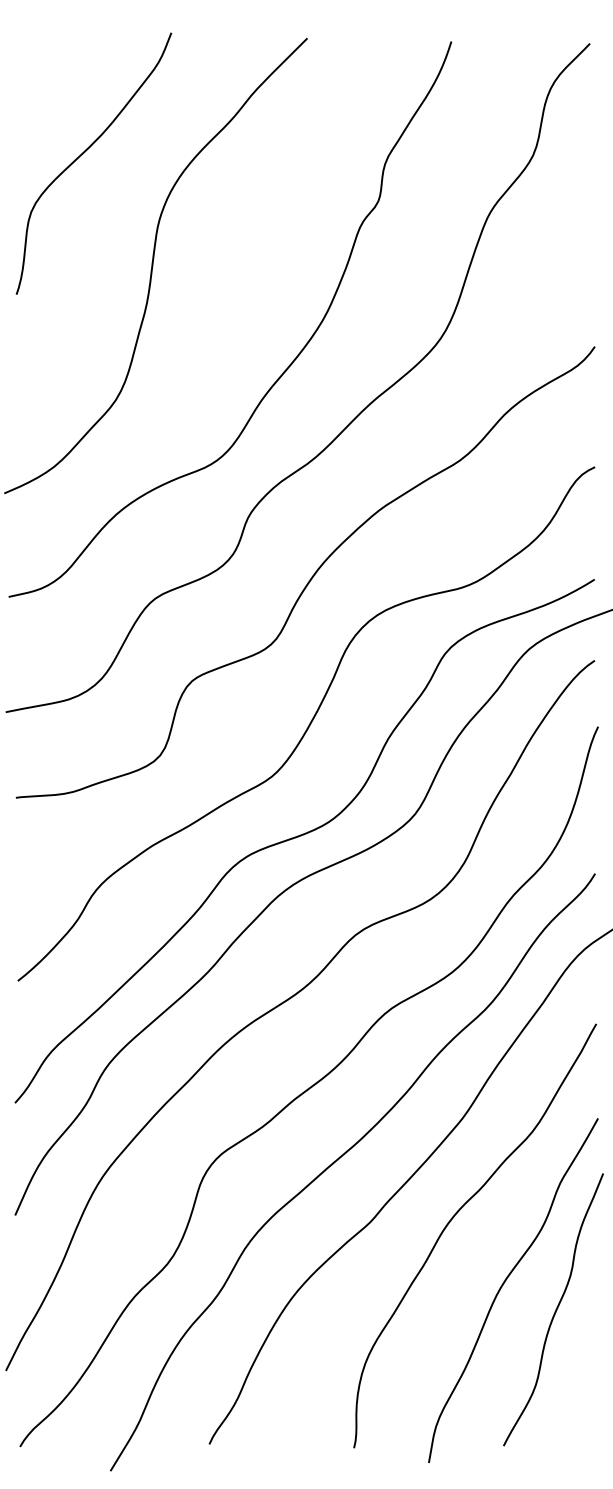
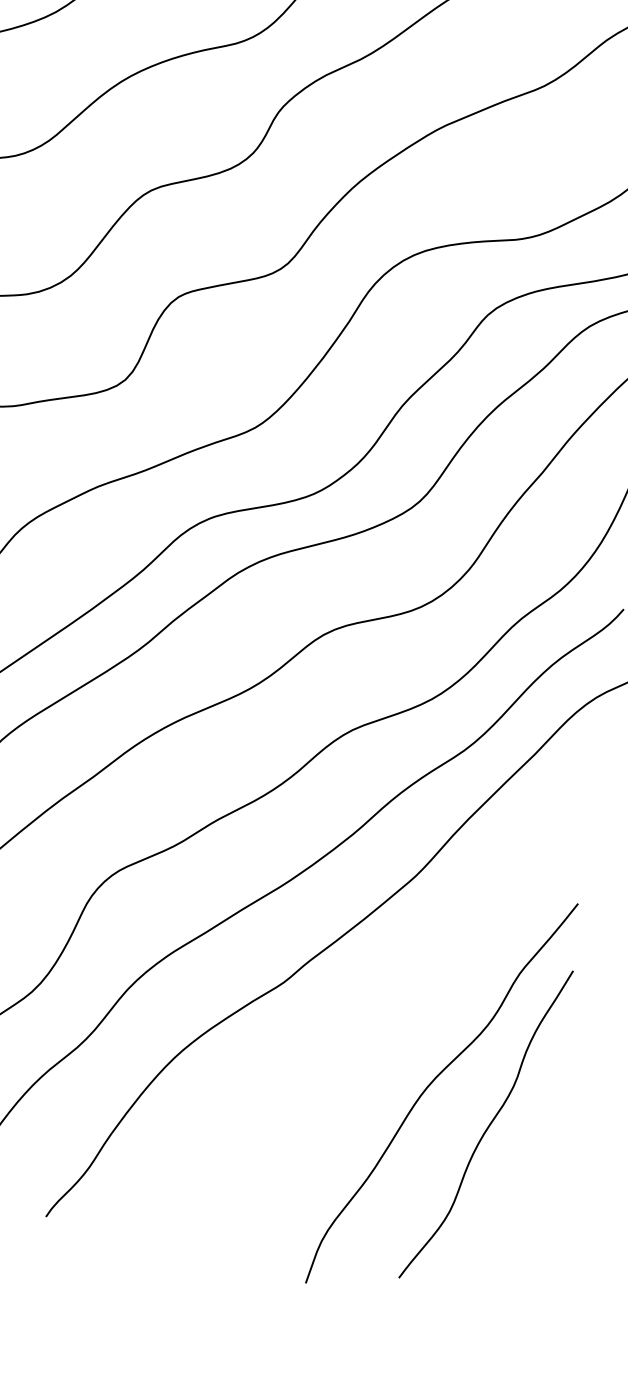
curve: (454, 1217) -> (385, 993), removed

